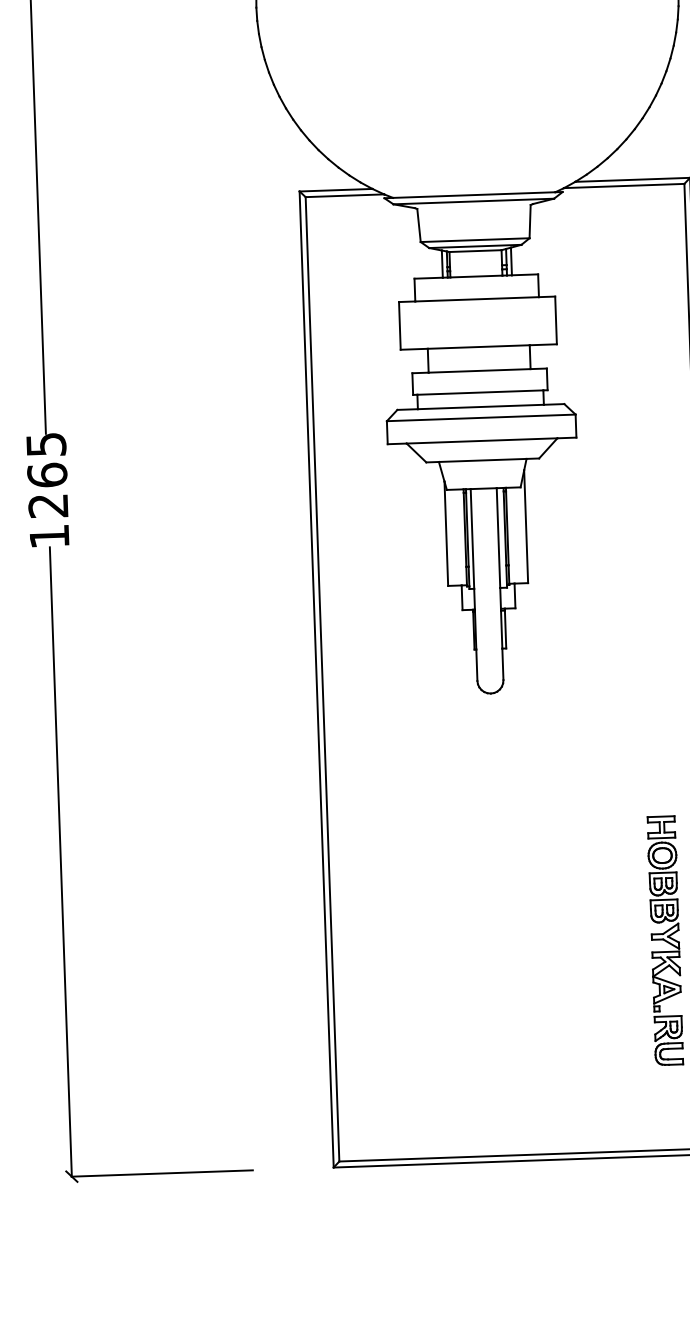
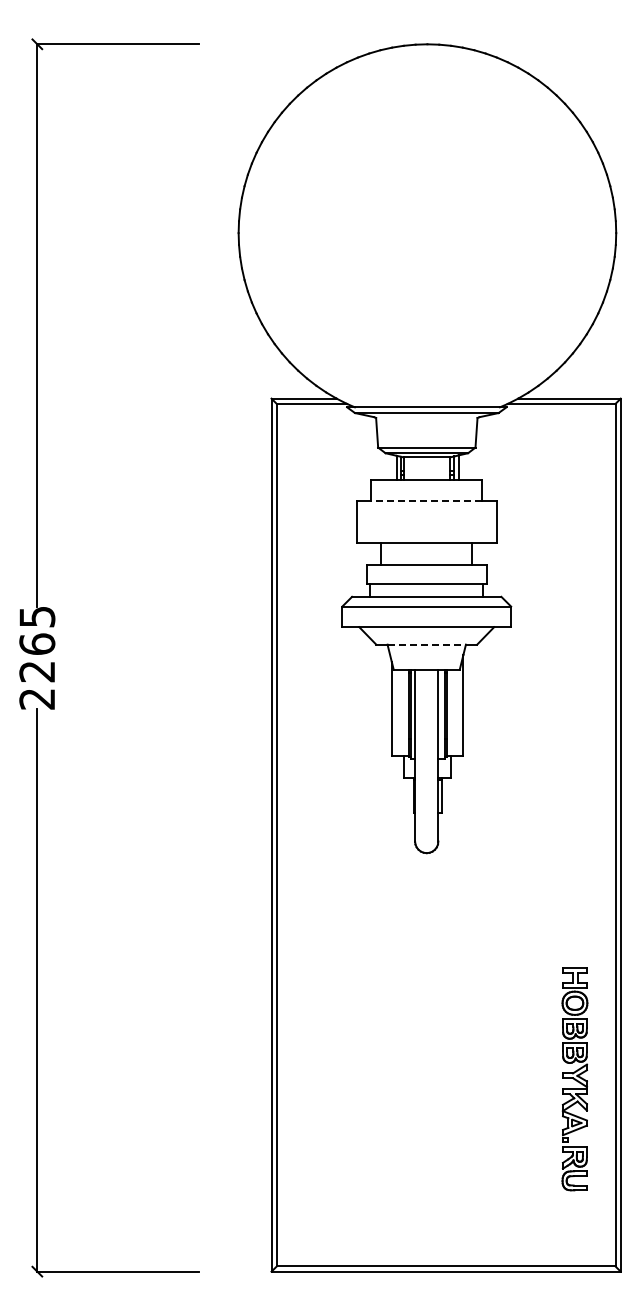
line: (476, 299) -> (426, 500), solid -> dashed
line: (483, 460) -> (427, 644), solid -> dashed
text: (48, 537) -> (36, 699), 1265 -> 2265

